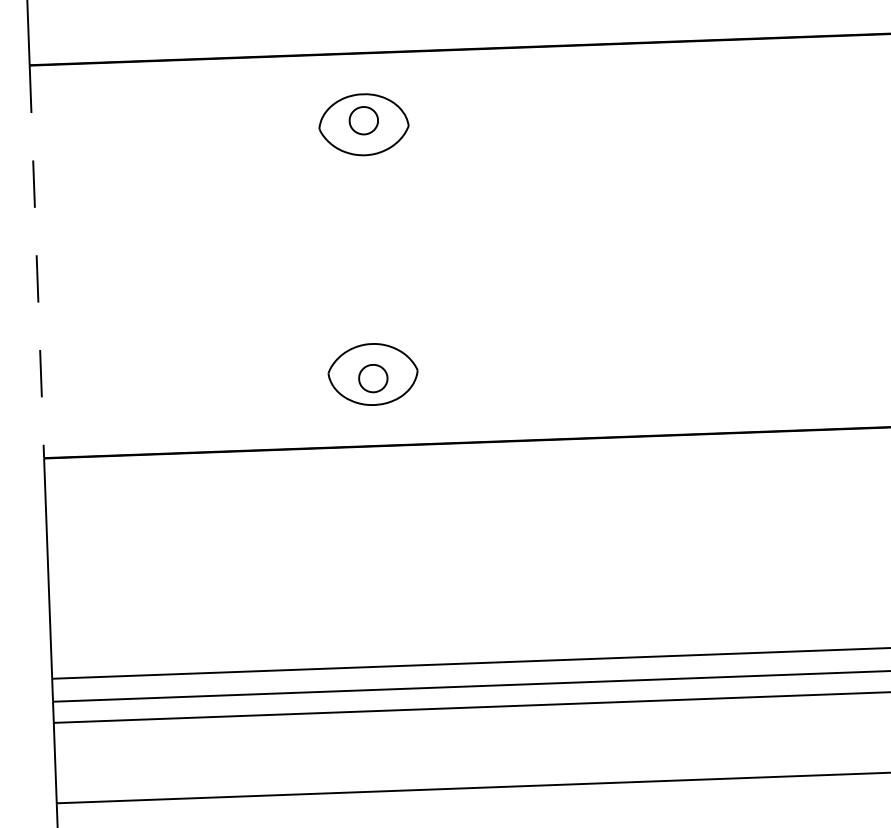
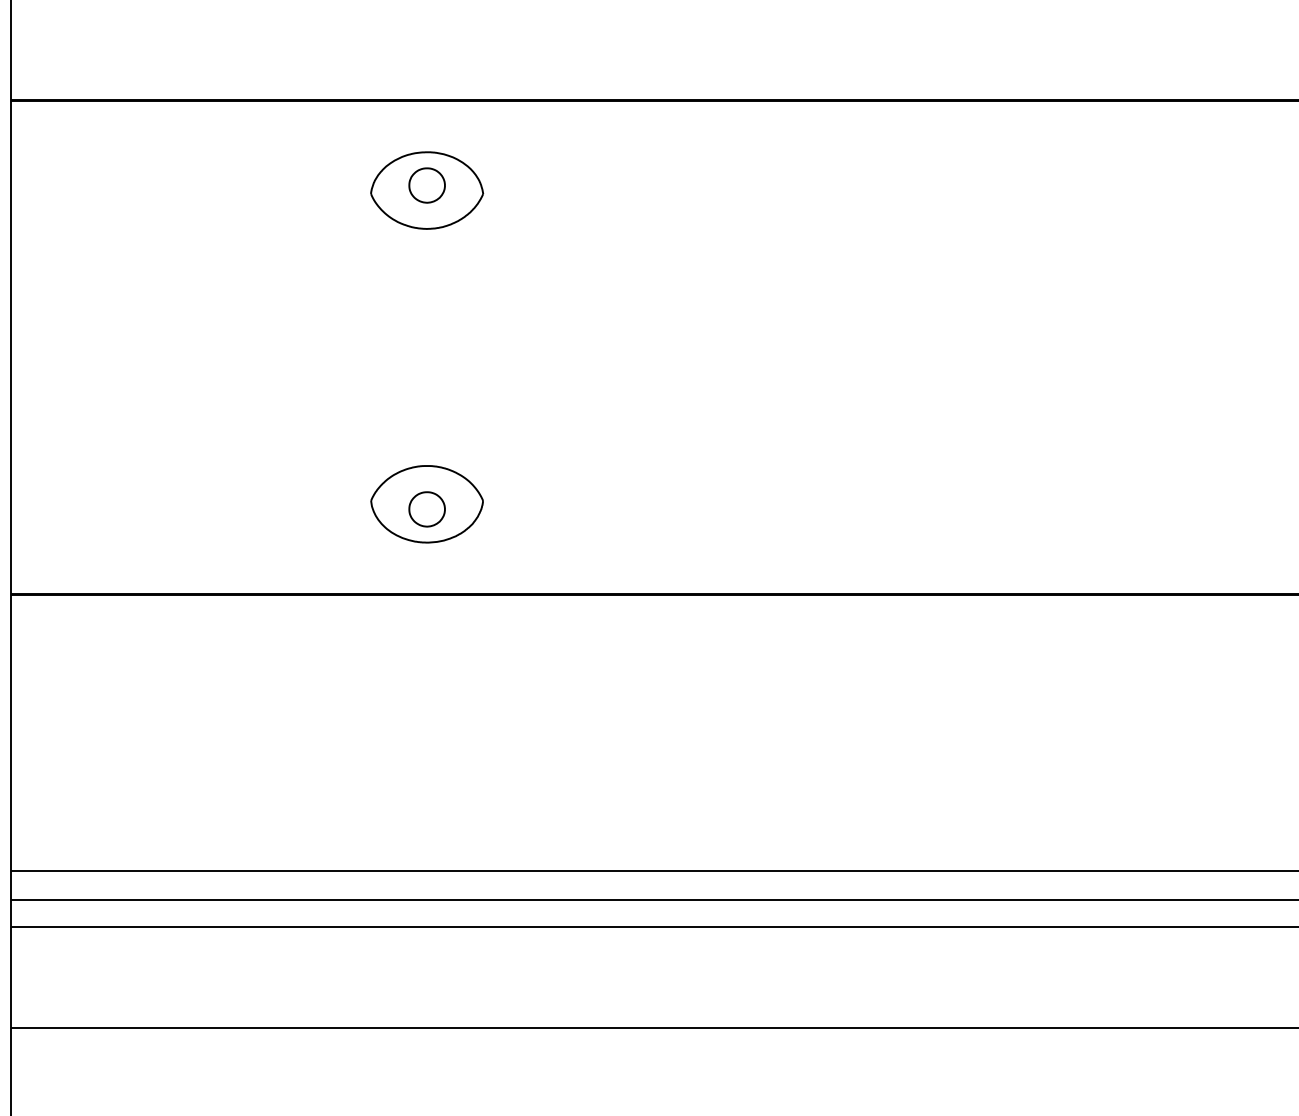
line: (36, 262) -> (10, 348), dashed -> solid

